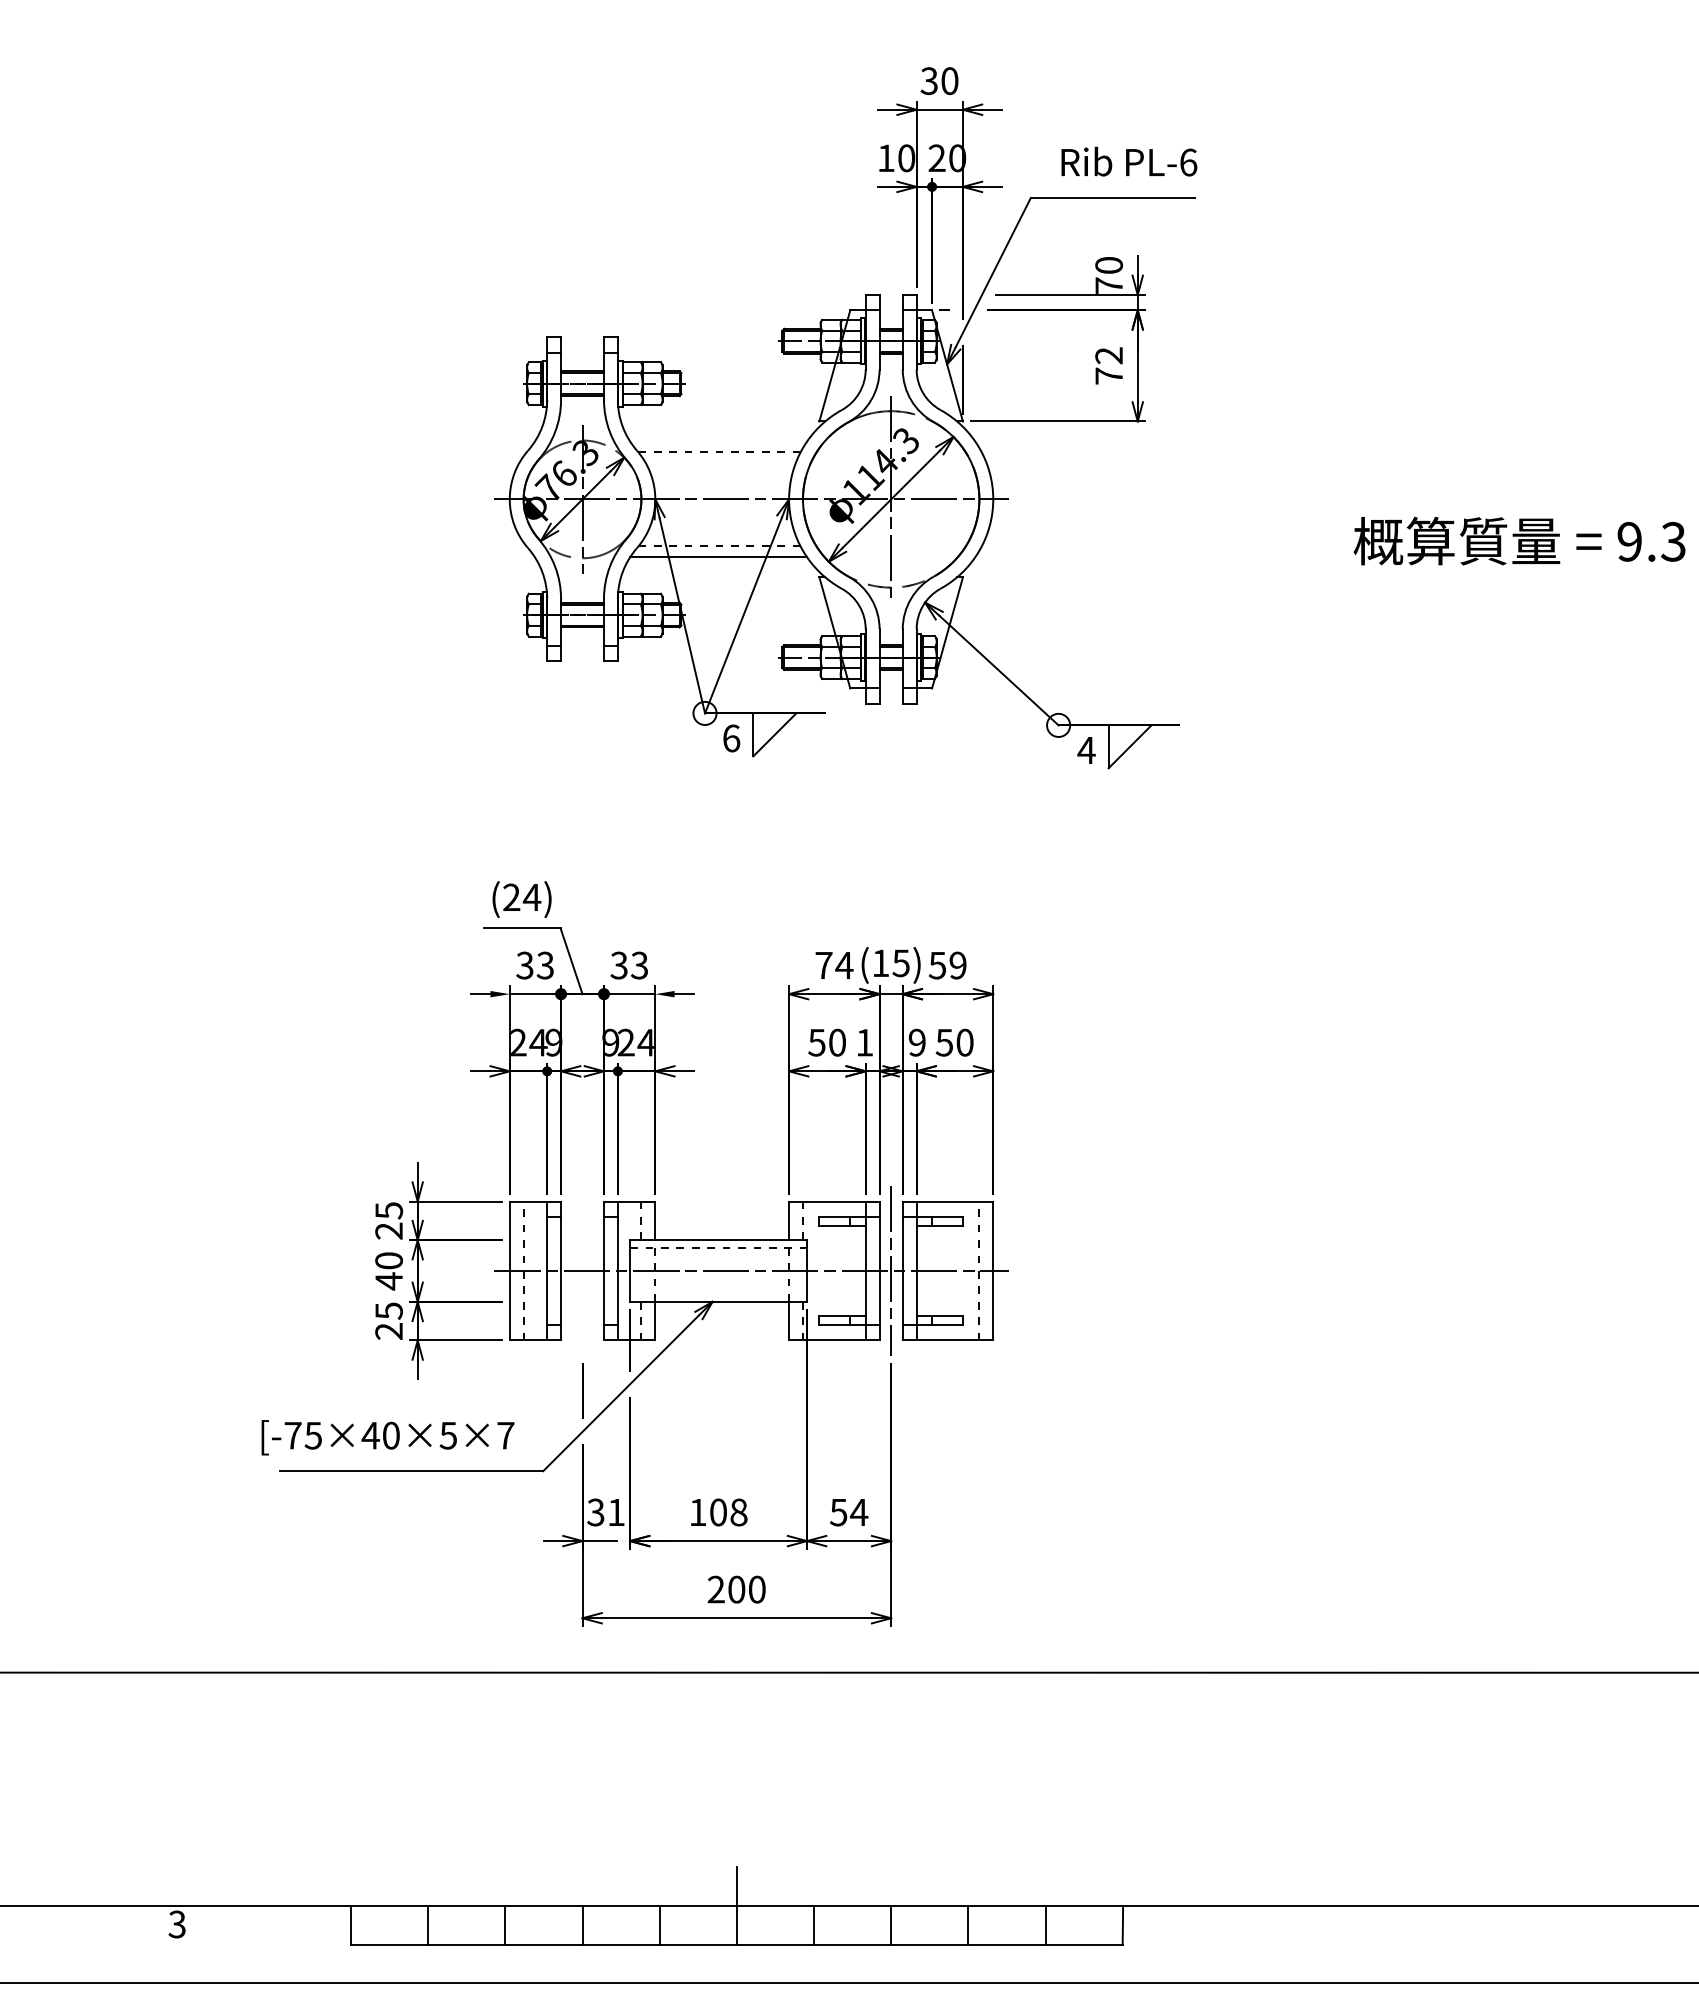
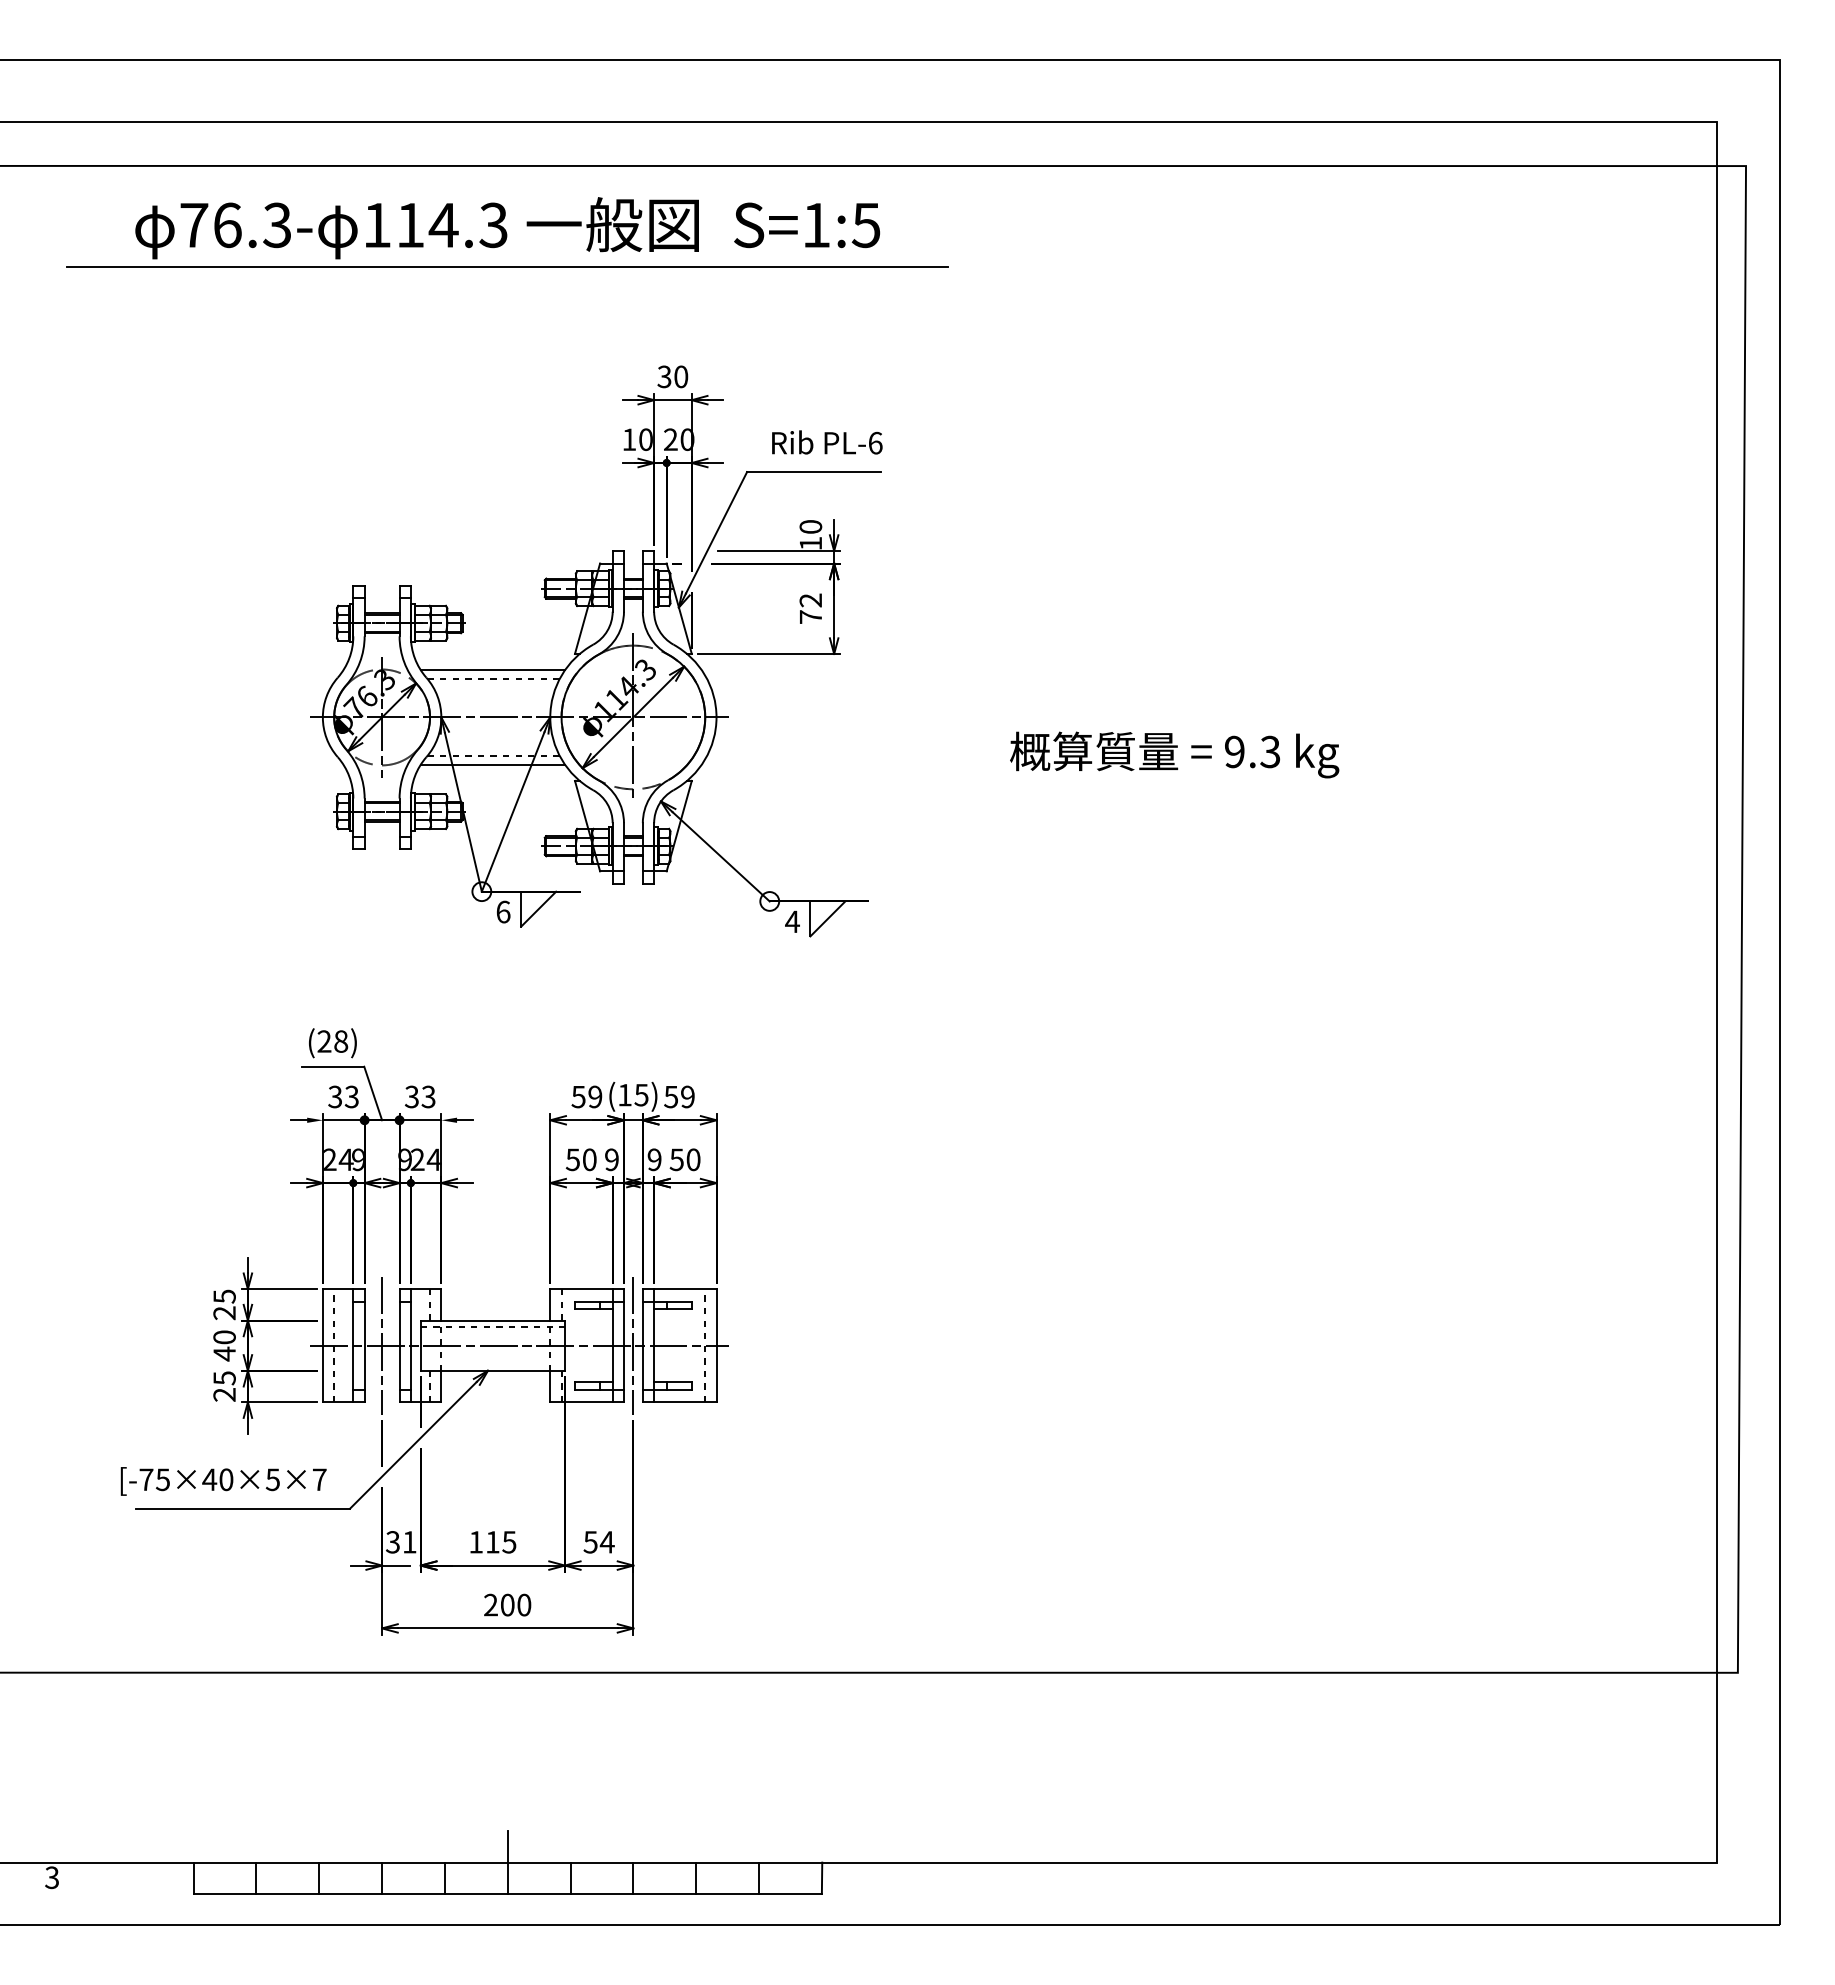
text: (1108, 284) -> (810, 542), 70 -> 10
line: (718, 441) -> (492, 670), added
text: (531, 897) -> (340, 1041), (24) -> (28)
text: (833, 964) -> (586, 1096), 74 -> 59
text: (864, 1042) -> (611, 1159), 1 -> 9
line: (583, 1270) -> (382, 1345), added
text: (729, 1512) -> (501, 1542), 108 -> 115

